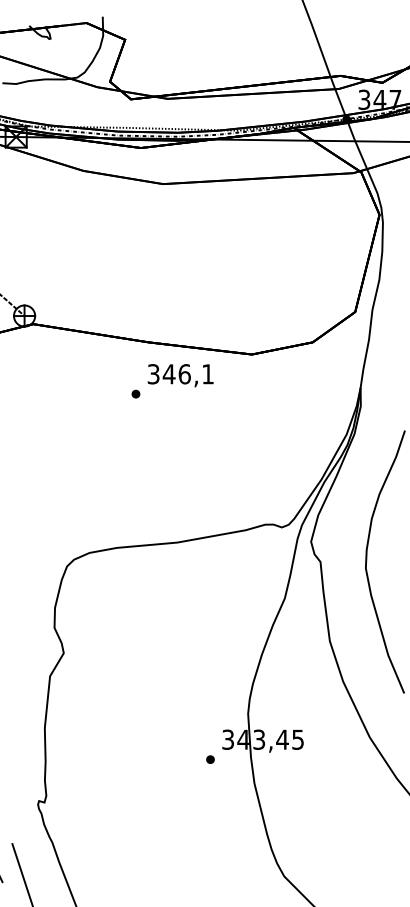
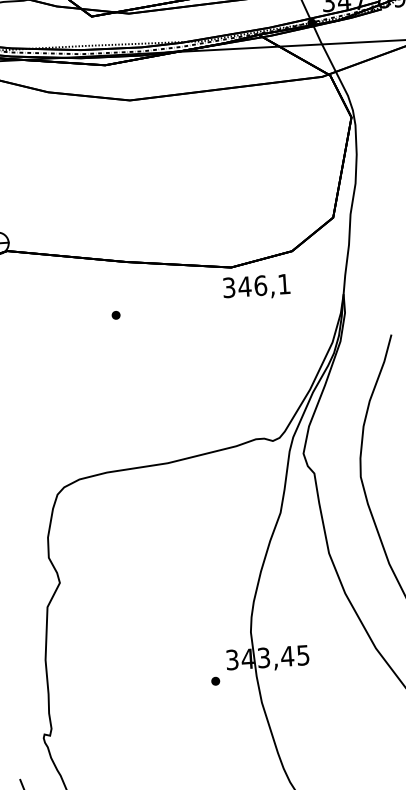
text: (180, 375) -> (256, 287), moved

